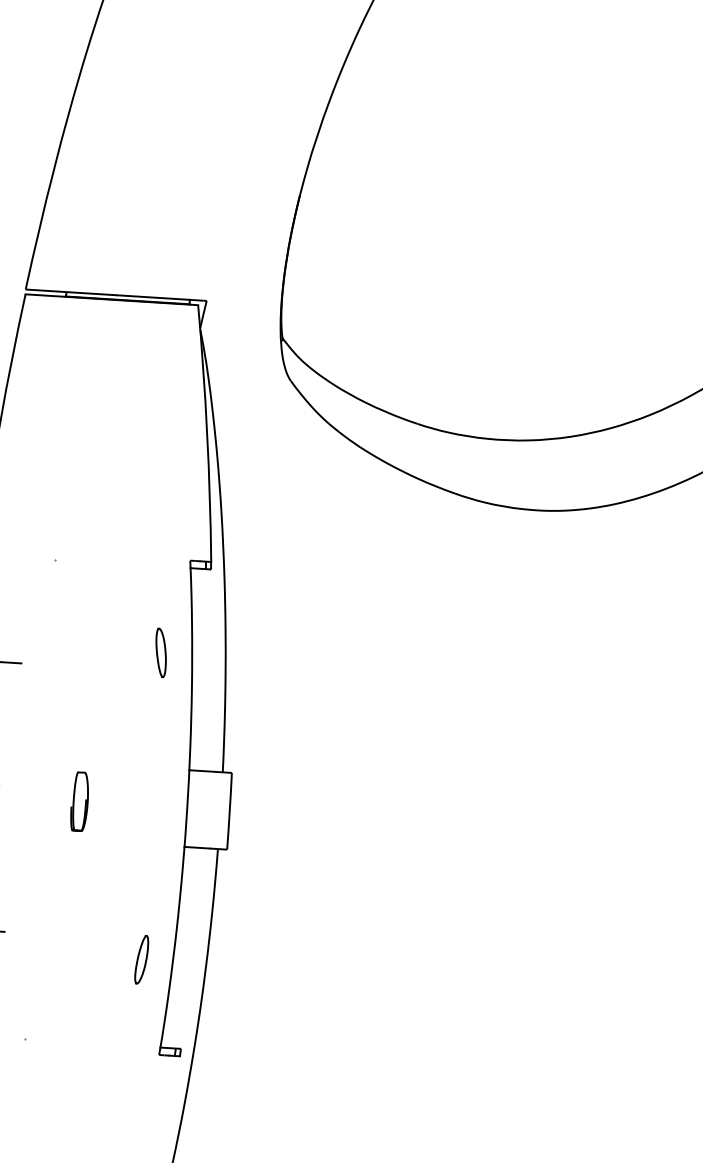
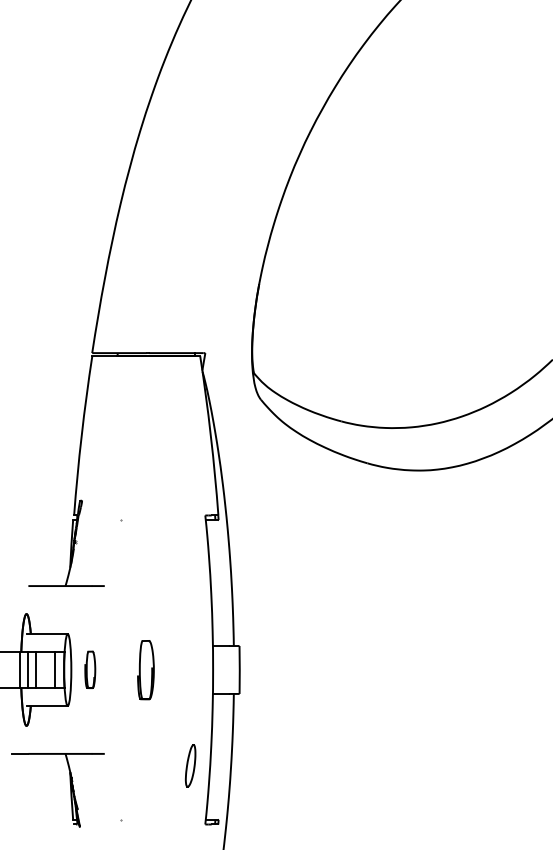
part: (160, 651) -> (190, 573), removed
part: (79, 801) -> (145, 669), size x1.6
part: (141, 959) -> (190, 765), size x1.4

